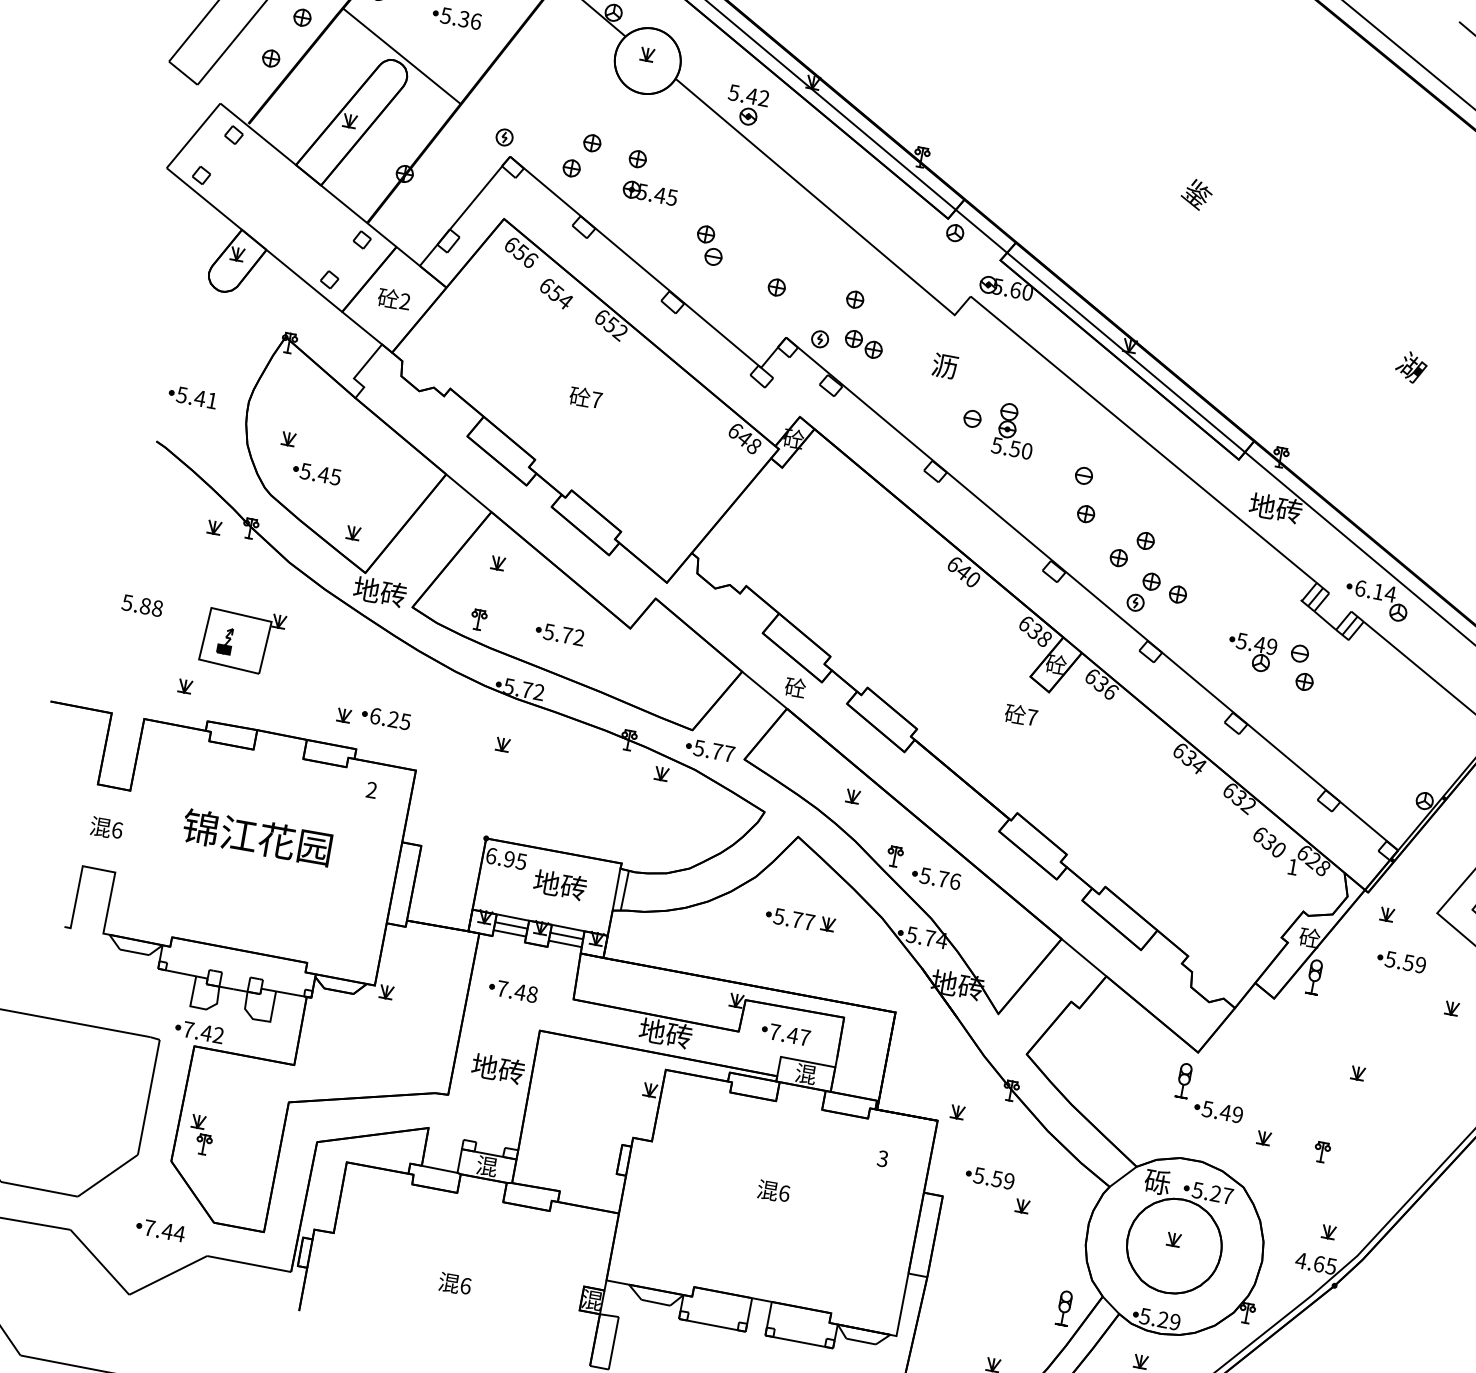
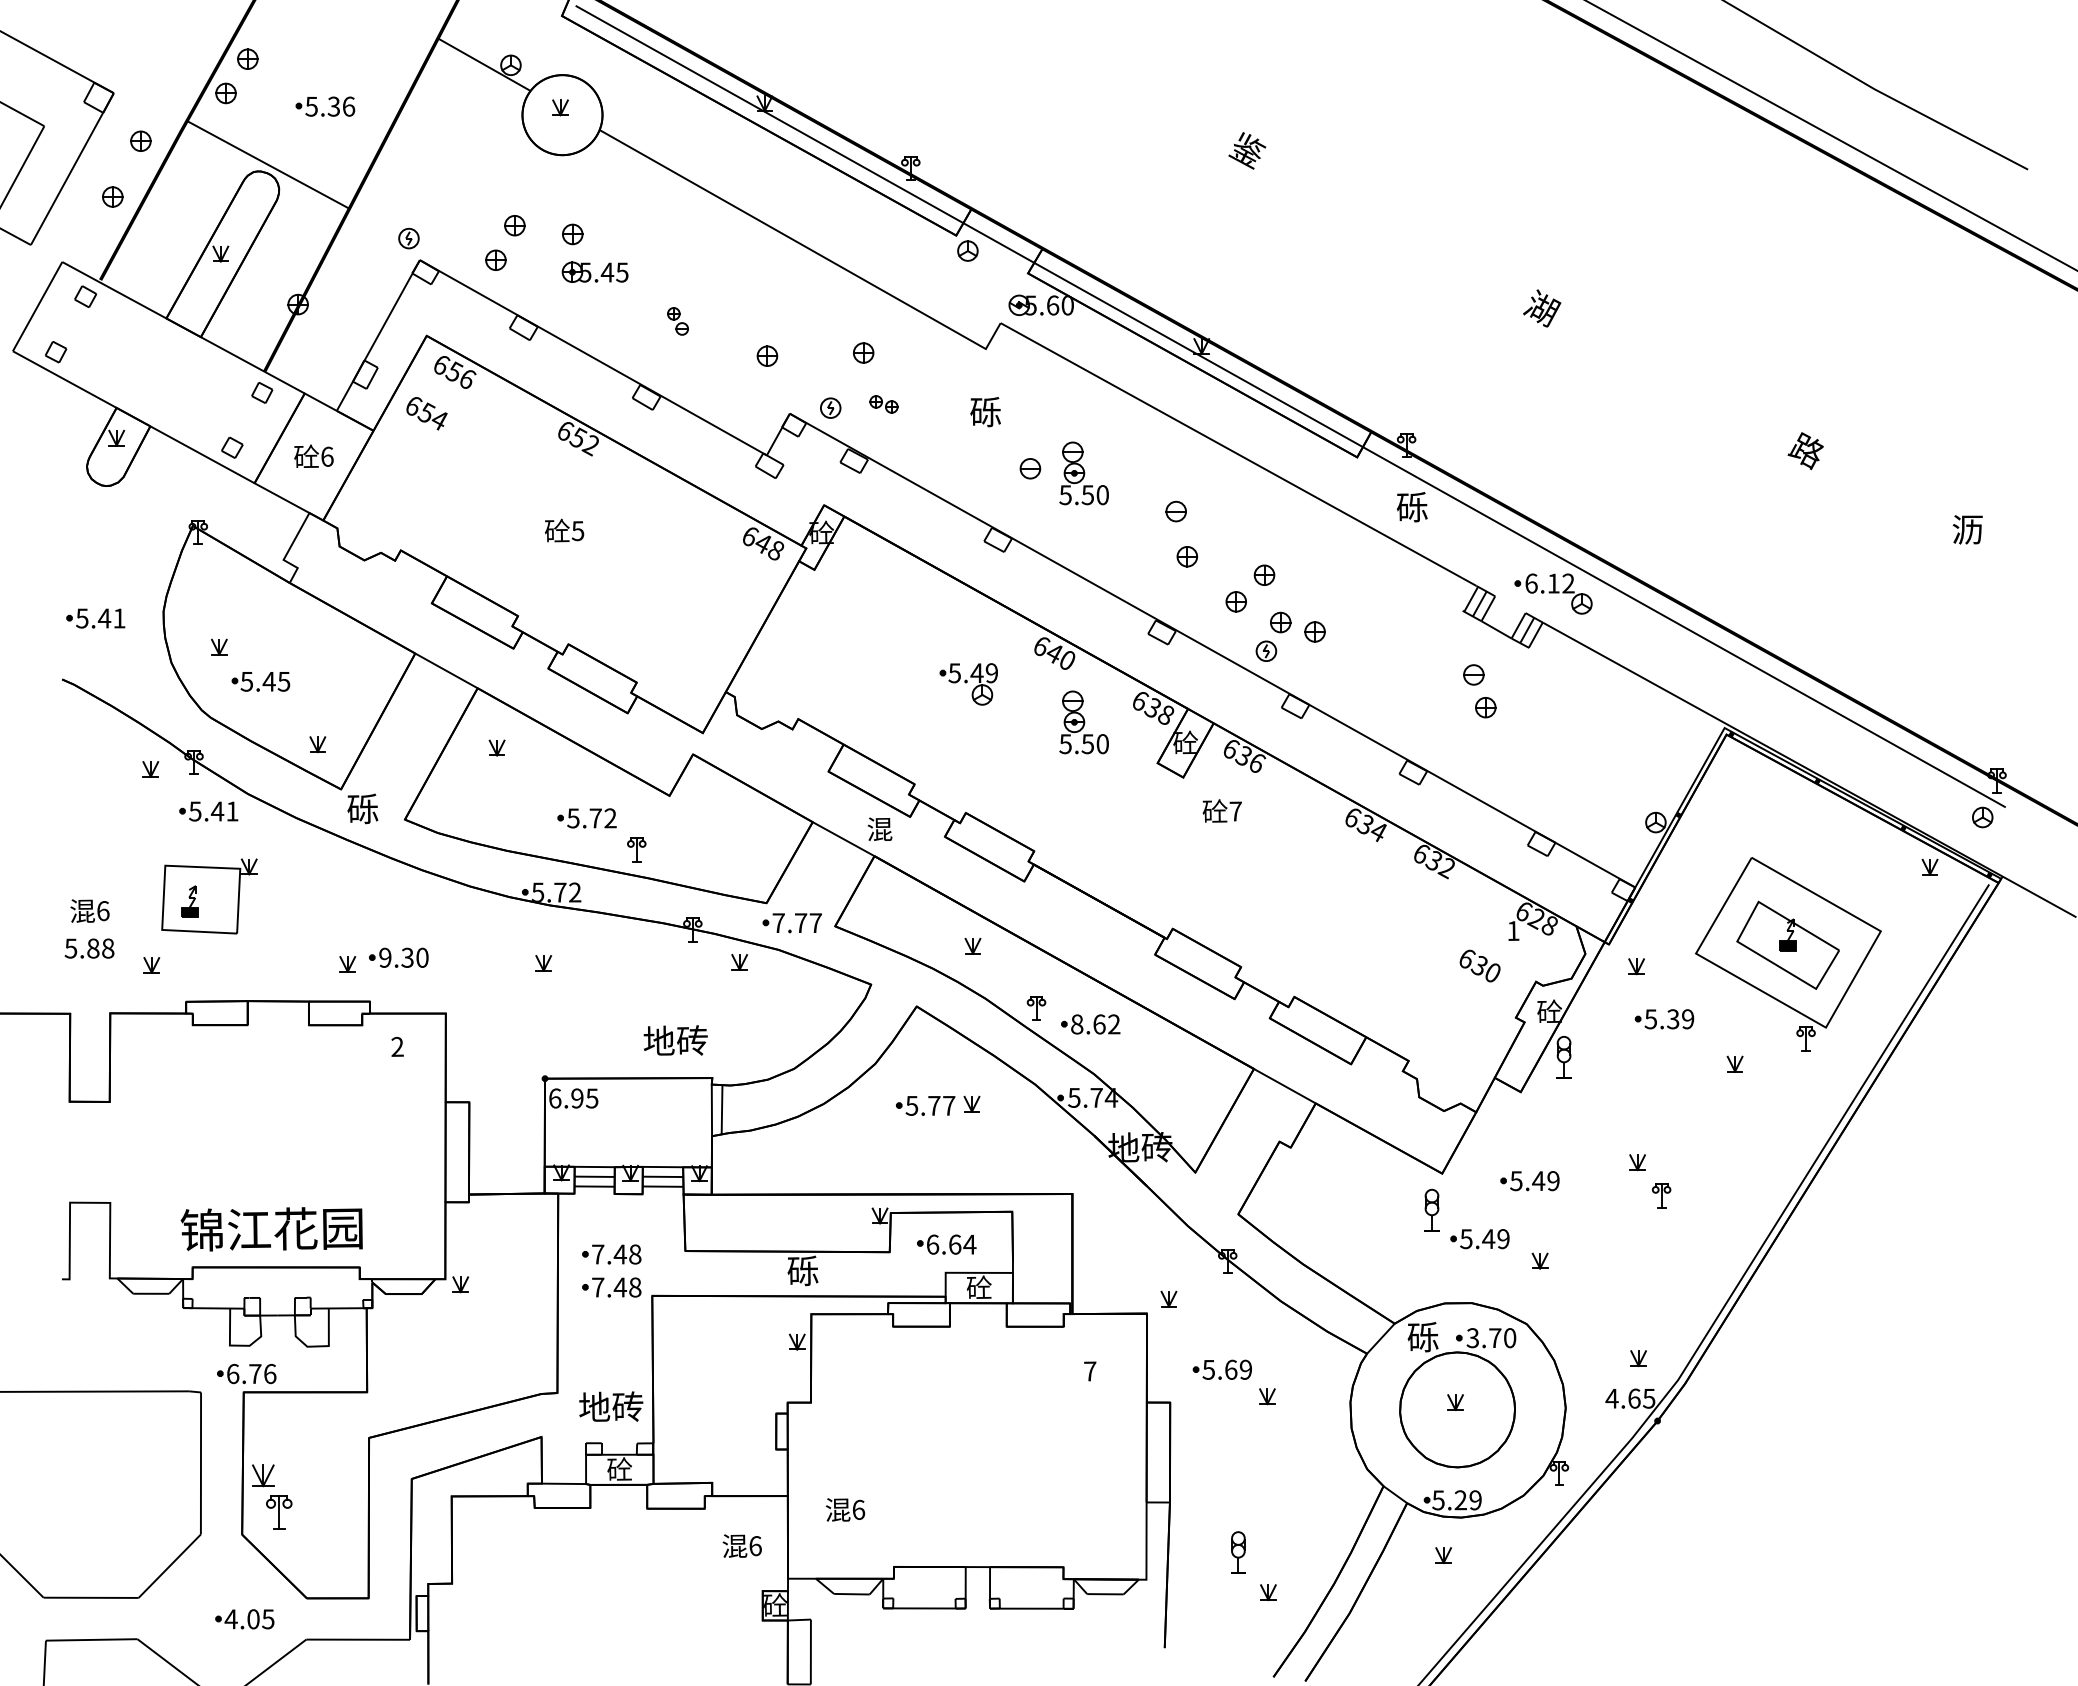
part: (746, 106) -> (690, 146), removed
part: (709, 245) -> (677, 321), size x0.6
text: (556, 293) -> (426, 413), moved
text: (405, 301) -> (327, 456), 2 -> 6
part: (863, 344) -> (883, 404), size x0.6
text: (944, 365) -> (985, 411), 沥 -> 砾
text: (596, 400) -> (577, 531), 7 -> 5
text: (1276, 507) -> (1412, 506), 地砖 -> 砾
part: (254, 570) -> (208, 811), added
text: (379, 591) -> (362, 808), 地砖 -> 砾
text: (1390, 594) -> (1568, 583), 6.14 -> 6.12
text: (142, 605) -> (89, 948), moved
part: (478, 619) -> (636, 849), moved
part: (976, 632) -> (1083, 722), added
part: (1251, 652) -> (968, 684), moved
text: (795, 687) -> (879, 829), 砼 -> 混
text: (1020, 714) -> (1221, 810), moved
text: (390, 718) -> (403, 957), 6.25 -> 9.30
text: (699, 748) -> (778, 923), 5.77 -> 7.77
text: (106, 827) -> (89, 910), moved
text: (257, 837) -> (271, 1229), moved
text: (1269, 841) -> (1479, 965), moved
text: (940, 878) -> (1095, 1024), 5.76 -> 8.62
text: (560, 884) -> (675, 1040), moved
text: (1409, 962) -> (1673, 1018), 5.59 -> 5.39
part: (508, 1017) -> (611, 1287), added
text: (203, 1032) -> (251, 1373), 7.42 -> 6.76
text: (665, 1033) -> (802, 1270), 地砖 -> 砾
text: (789, 1034) -> (951, 1244), 7.47 -> 6.64
text: (498, 1068) -> (611, 1406), moved
part: (1267, 1072) -> (1529, 1181), added
text: (805, 1073) -> (978, 1287), 混 -> 砼
part: (200, 1134) -> (271, 1496), size x1.4
part: (1322, 1152) -> (1661, 1195), moved
text: (883, 1158) -> (1090, 1371), 3 -> 7
text: (486, 1166) -> (619, 1469), 混 -> 砼
text: (996, 1178) -> (1230, 1369), 5.59 -> 5.69
text: (773, 1191) -> (845, 1509), moved
text: (1212, 1193) -> (1491, 1338), 5.27 -> 3.70
text: (164, 1231) -> (249, 1619), 7.44 -> 4.05
text: (454, 1283) -> (741, 1545), moved
text: (592, 1300) -> (775, 1605), 混 -> 砼
part: (1064, 1308) -> (1238, 1552), moved

